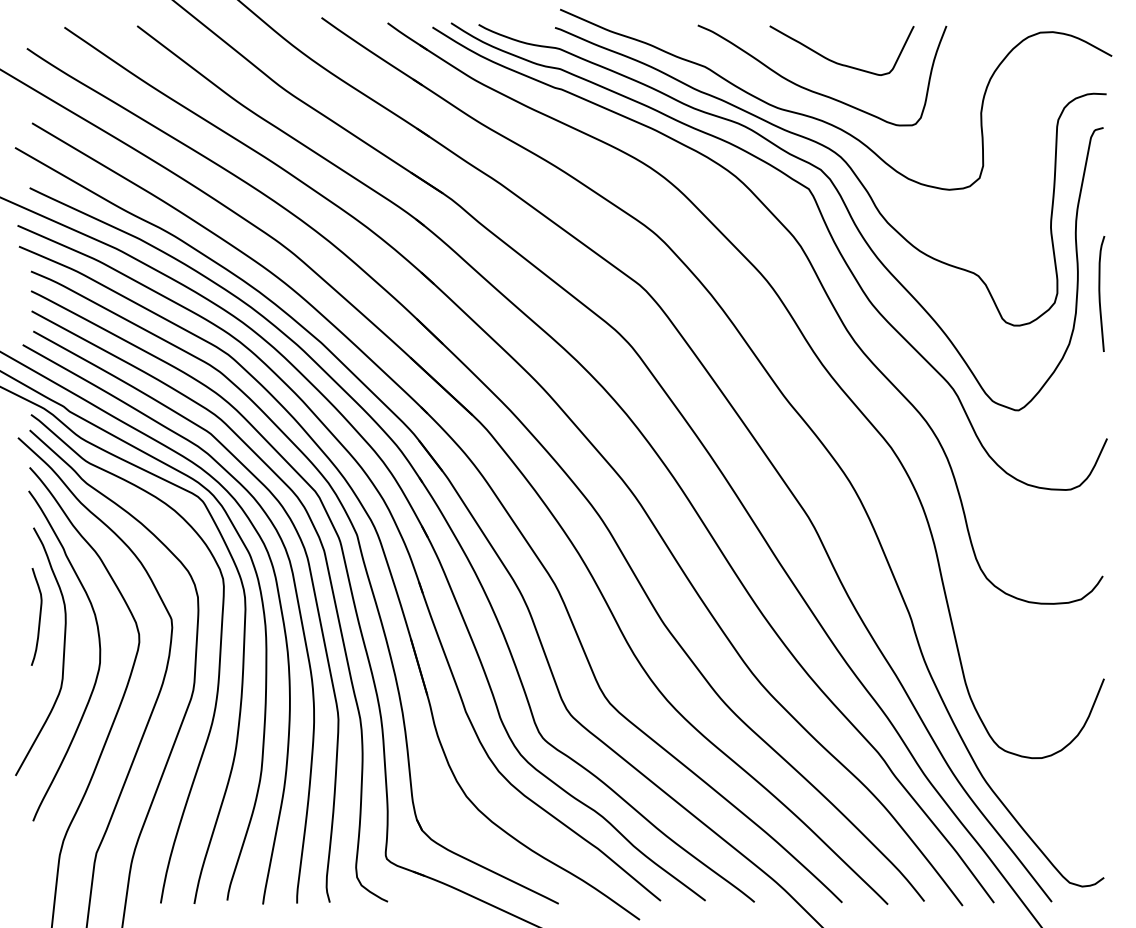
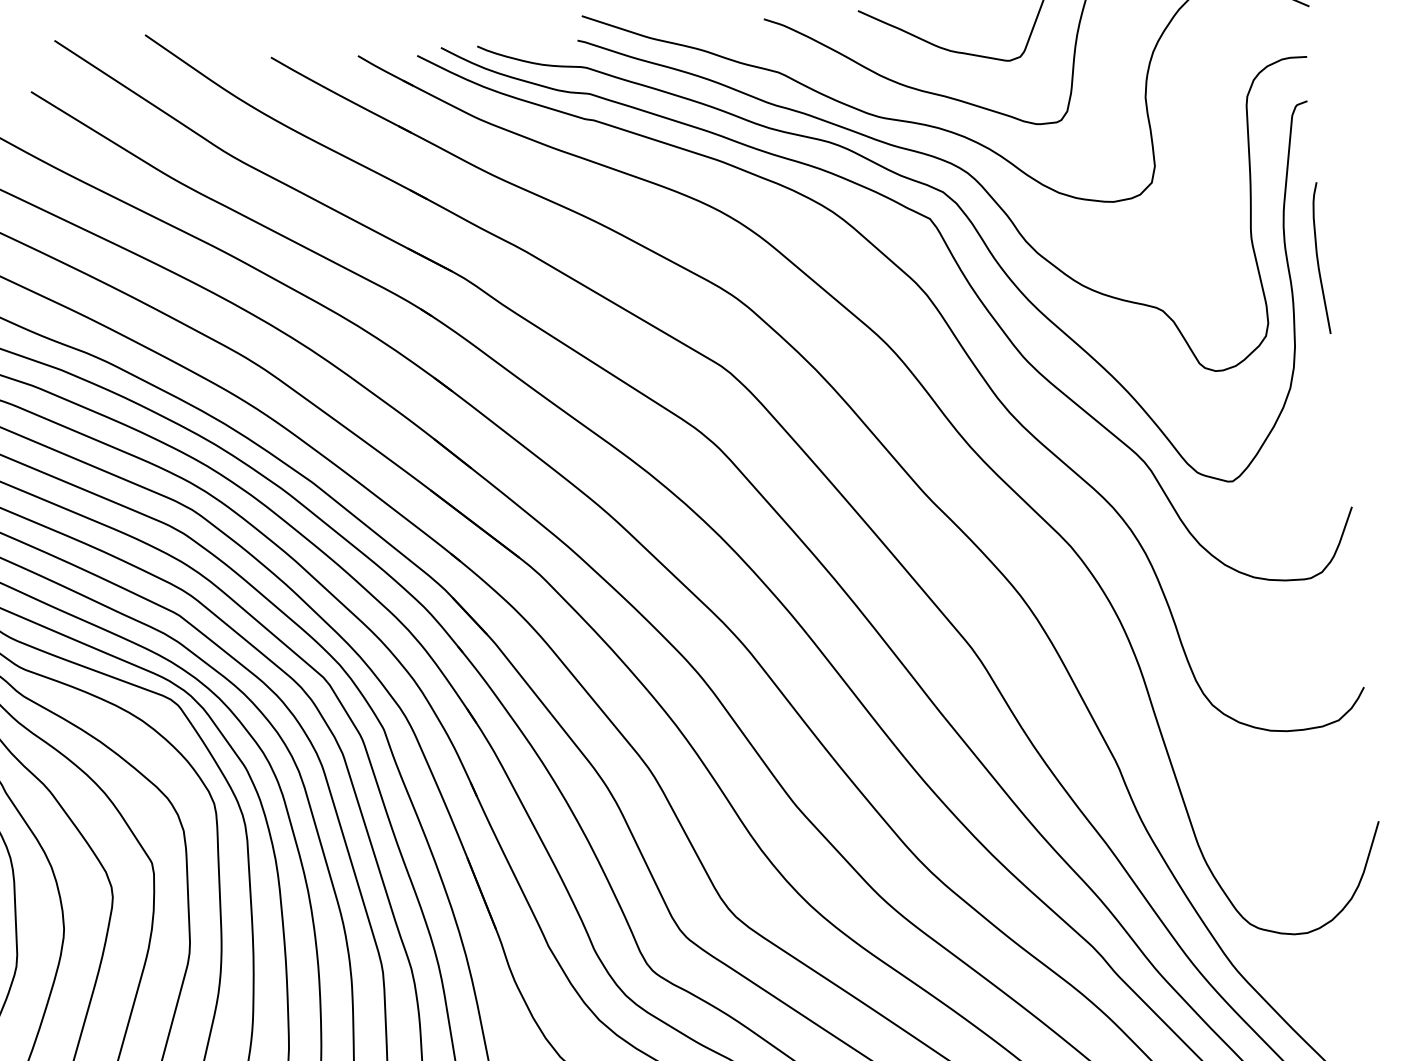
curve: (1100, 293) -> (1318, 257), moved

